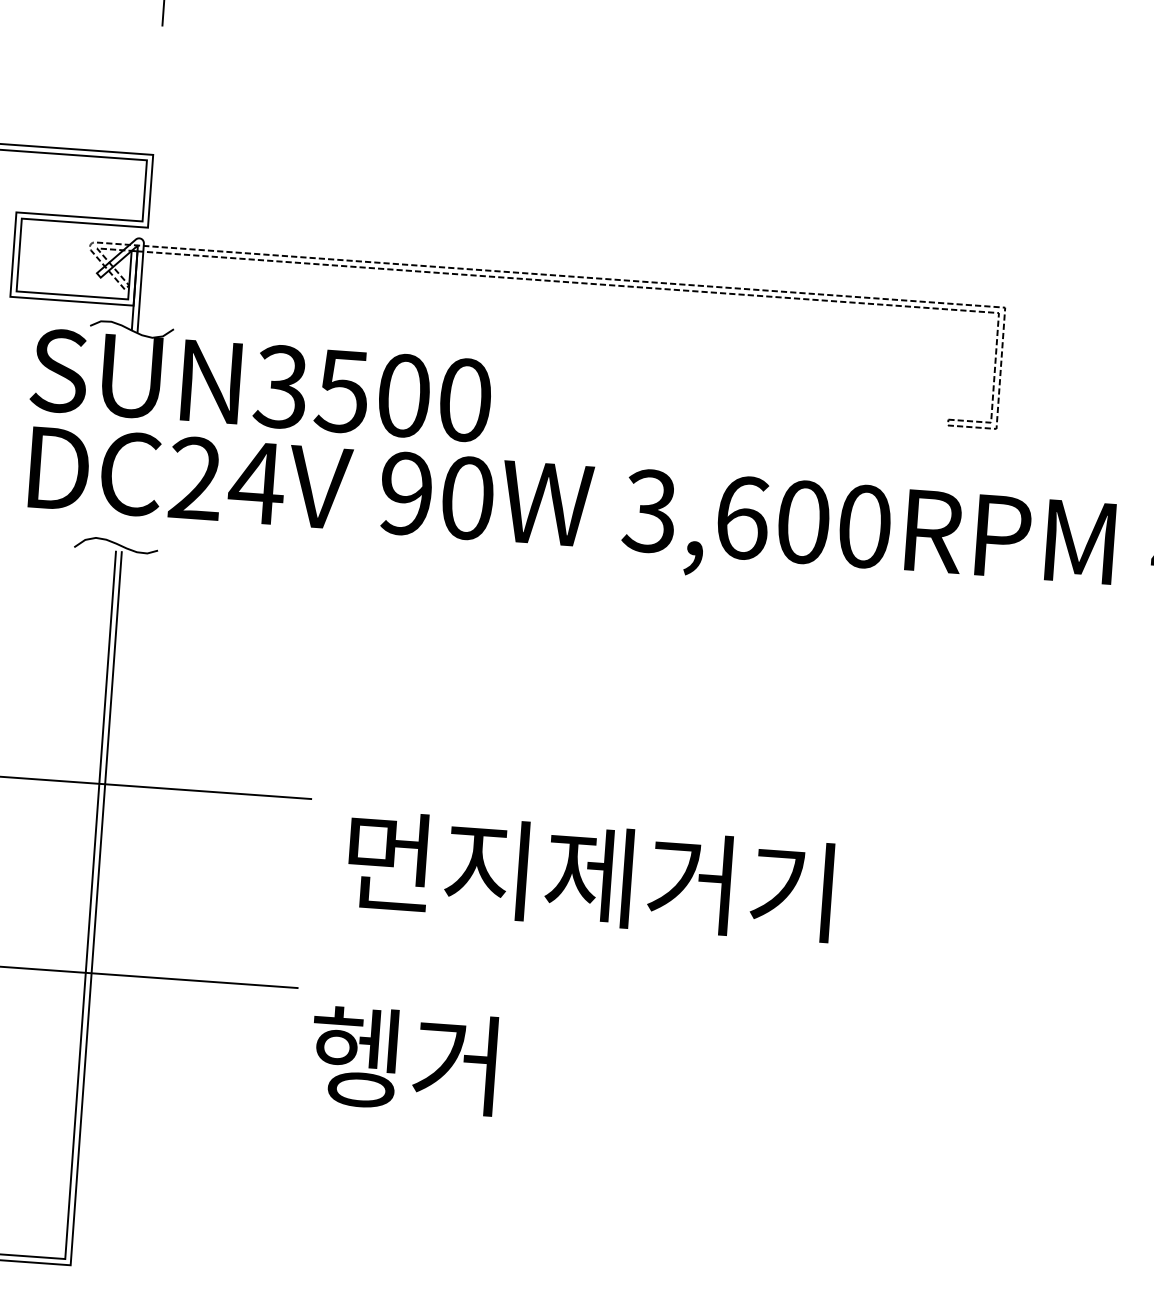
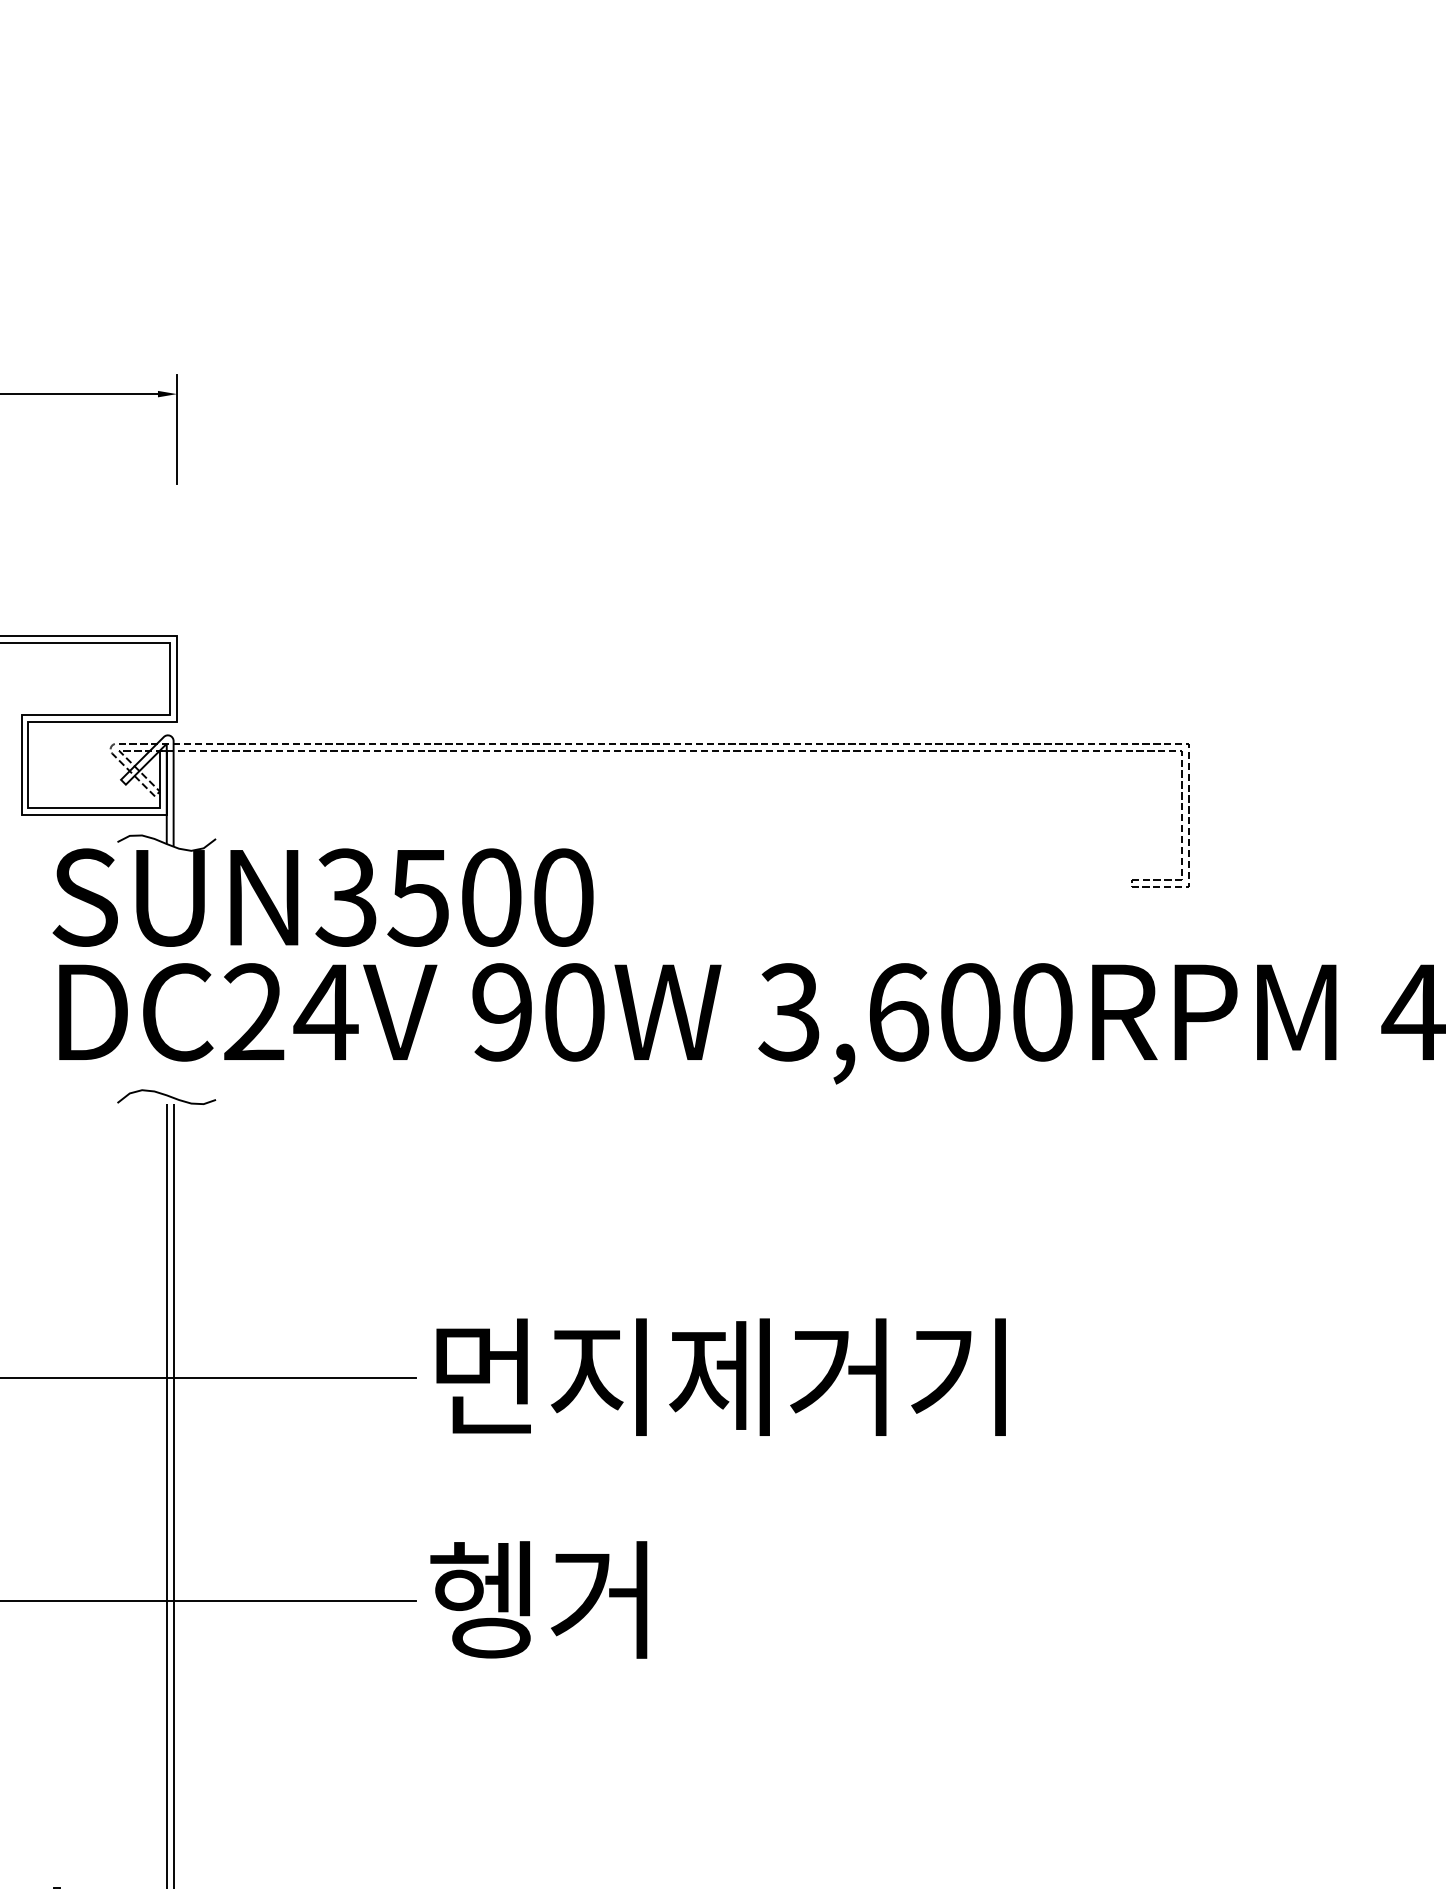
text: (589, 875) -> (720, 1376), moved
text: (403, 1059) -> (538, 1599), moved

